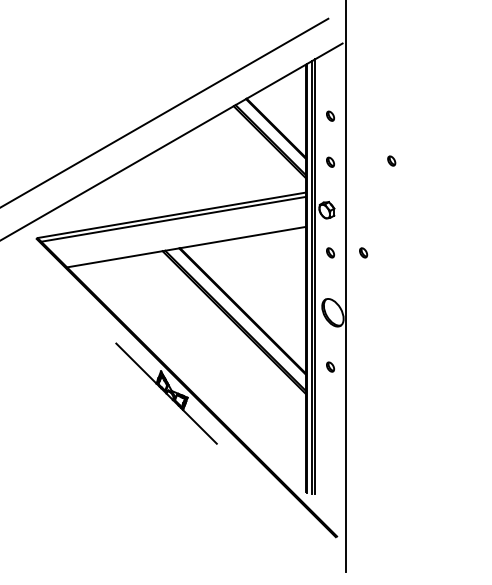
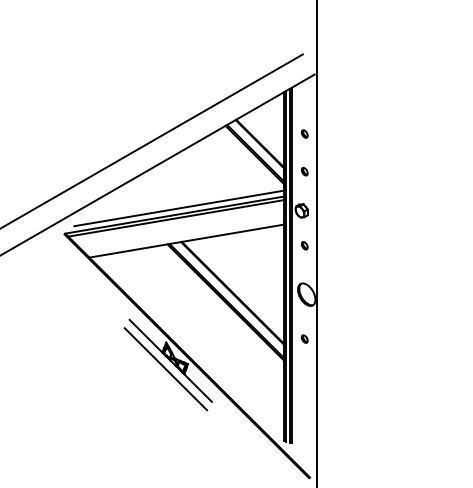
part: (391, 160) -> (354, 170), removed
line: (177, 207) -> (179, 208), added
part: (363, 252) -> (331, 245), removed
line: (160, 404) -> (165, 369), added

